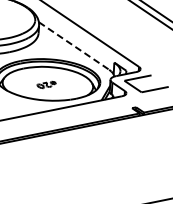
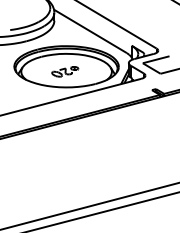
line: (74, 46) -> (90, 31), dashed -> solid
part: (46, 84) -> (65, 71), size x1.43

